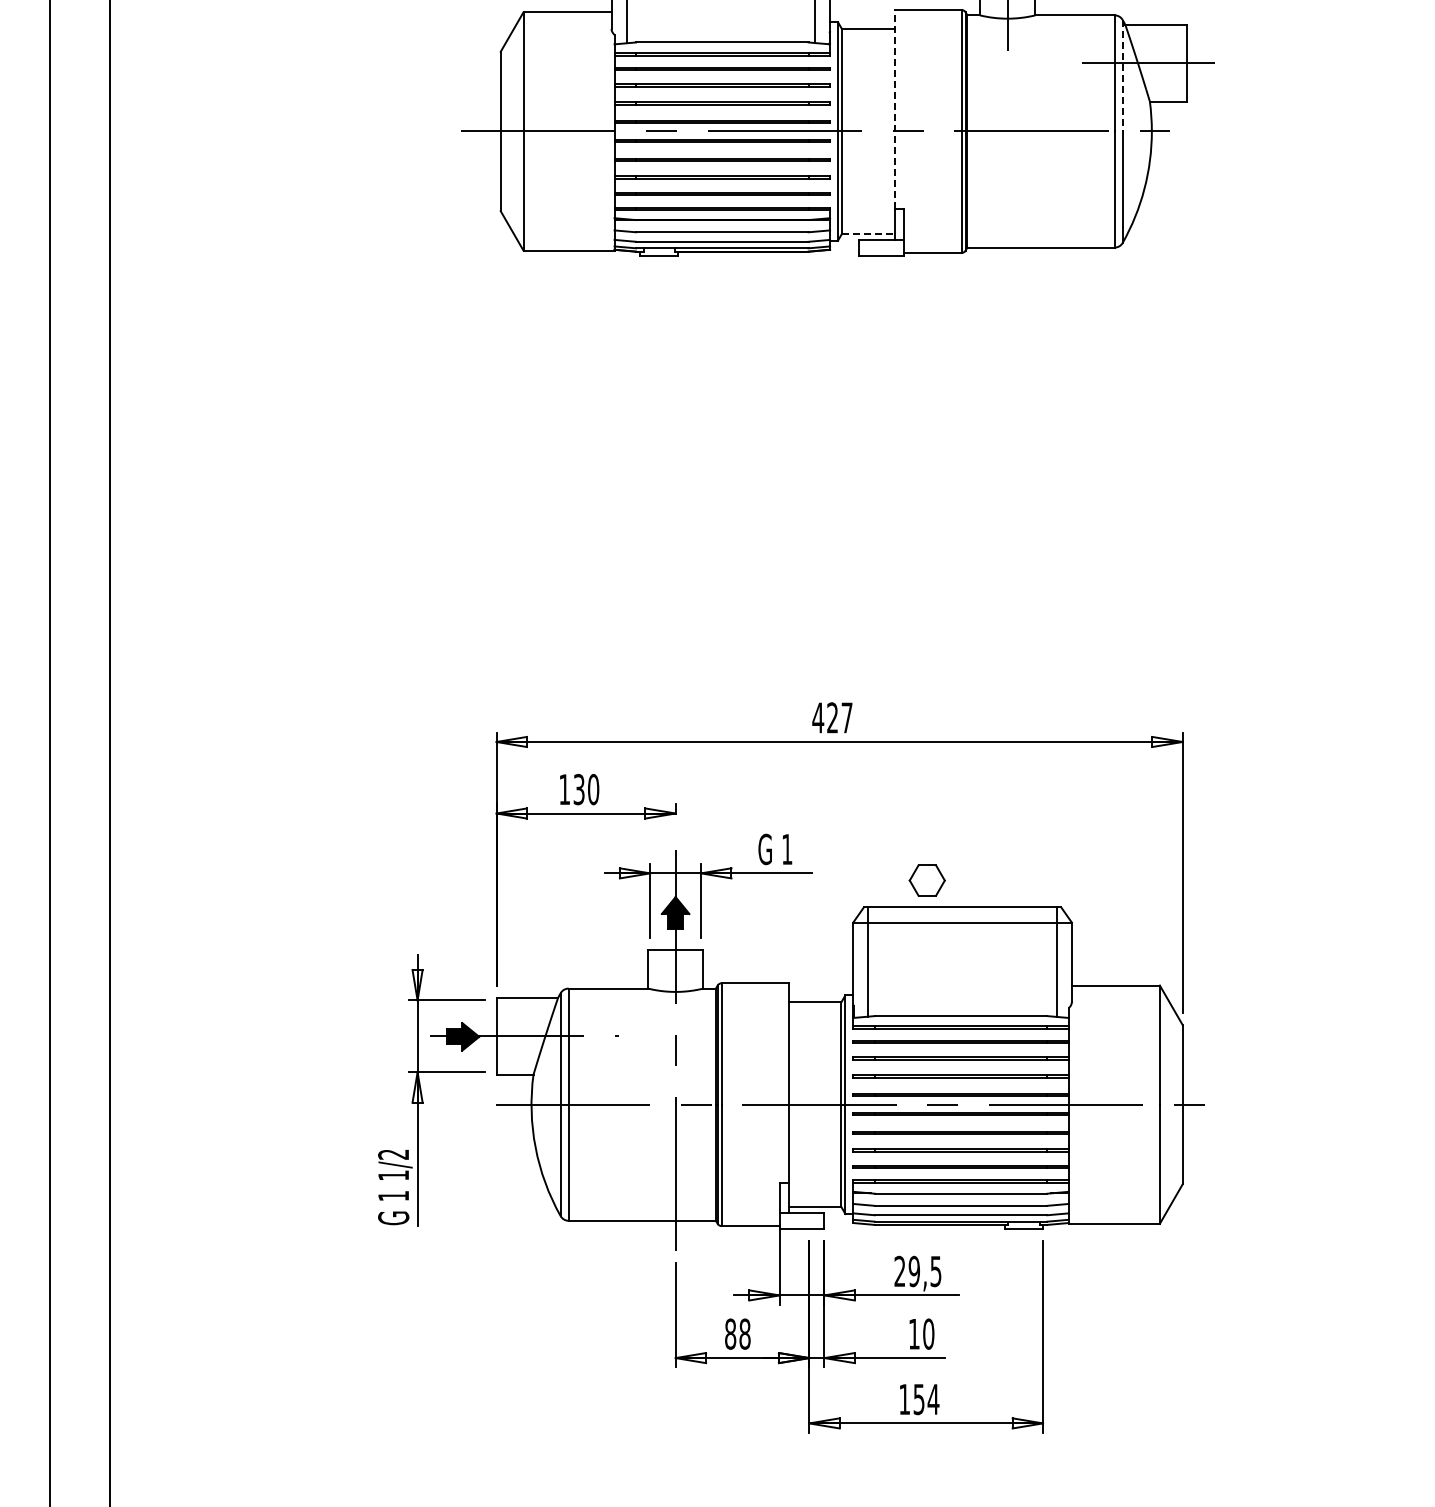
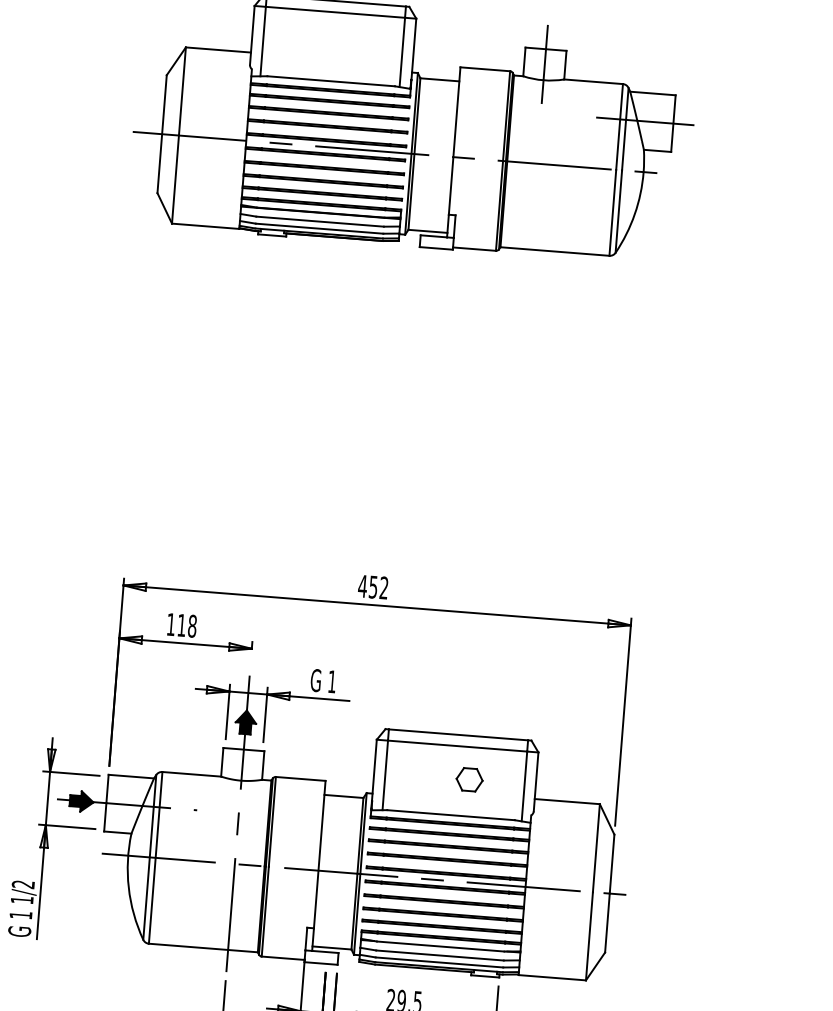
line: (1122, 75) -> (625, 128), dashed -> solid
line: (894, 109) -> (454, 140), dashed -> solid
line: (868, 233) -> (428, 231), dashed -> solid
text: (839, 717) -> (378, 587), 427 -> 452
text: (586, 789) -> (187, 625), 130 -> 118
part: (926, 880) -> (469, 779), moved

